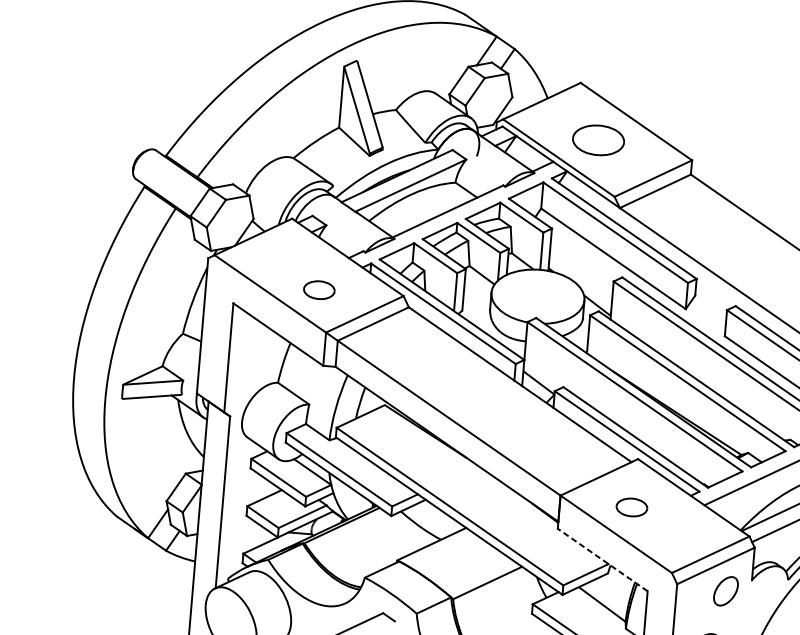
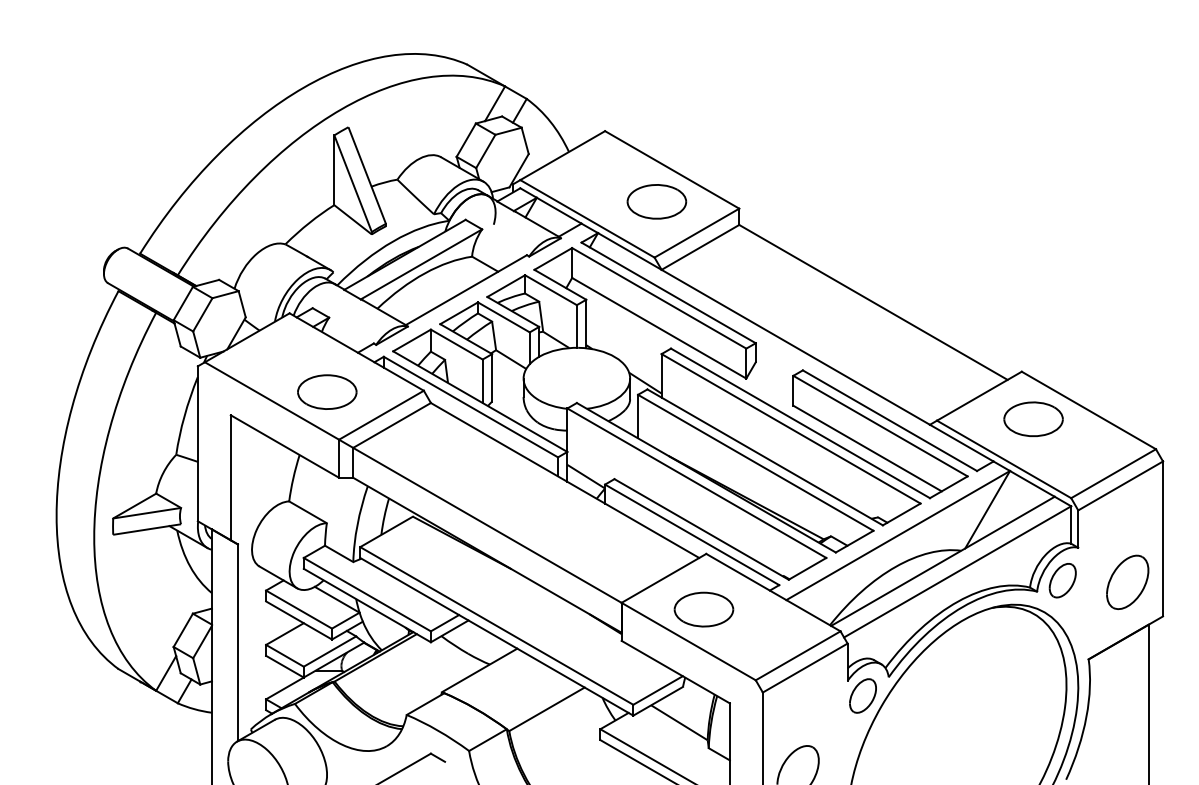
part: (598, 140) -> (656, 201), moved
part: (319, 289) -> (327, 391), size x1.67
part: (631, 507) -> (703, 609), size x1.67
line: (602, 560) -> (675, 672), dashed -> solid
part: (725, 590) -> (862, 695), moved

